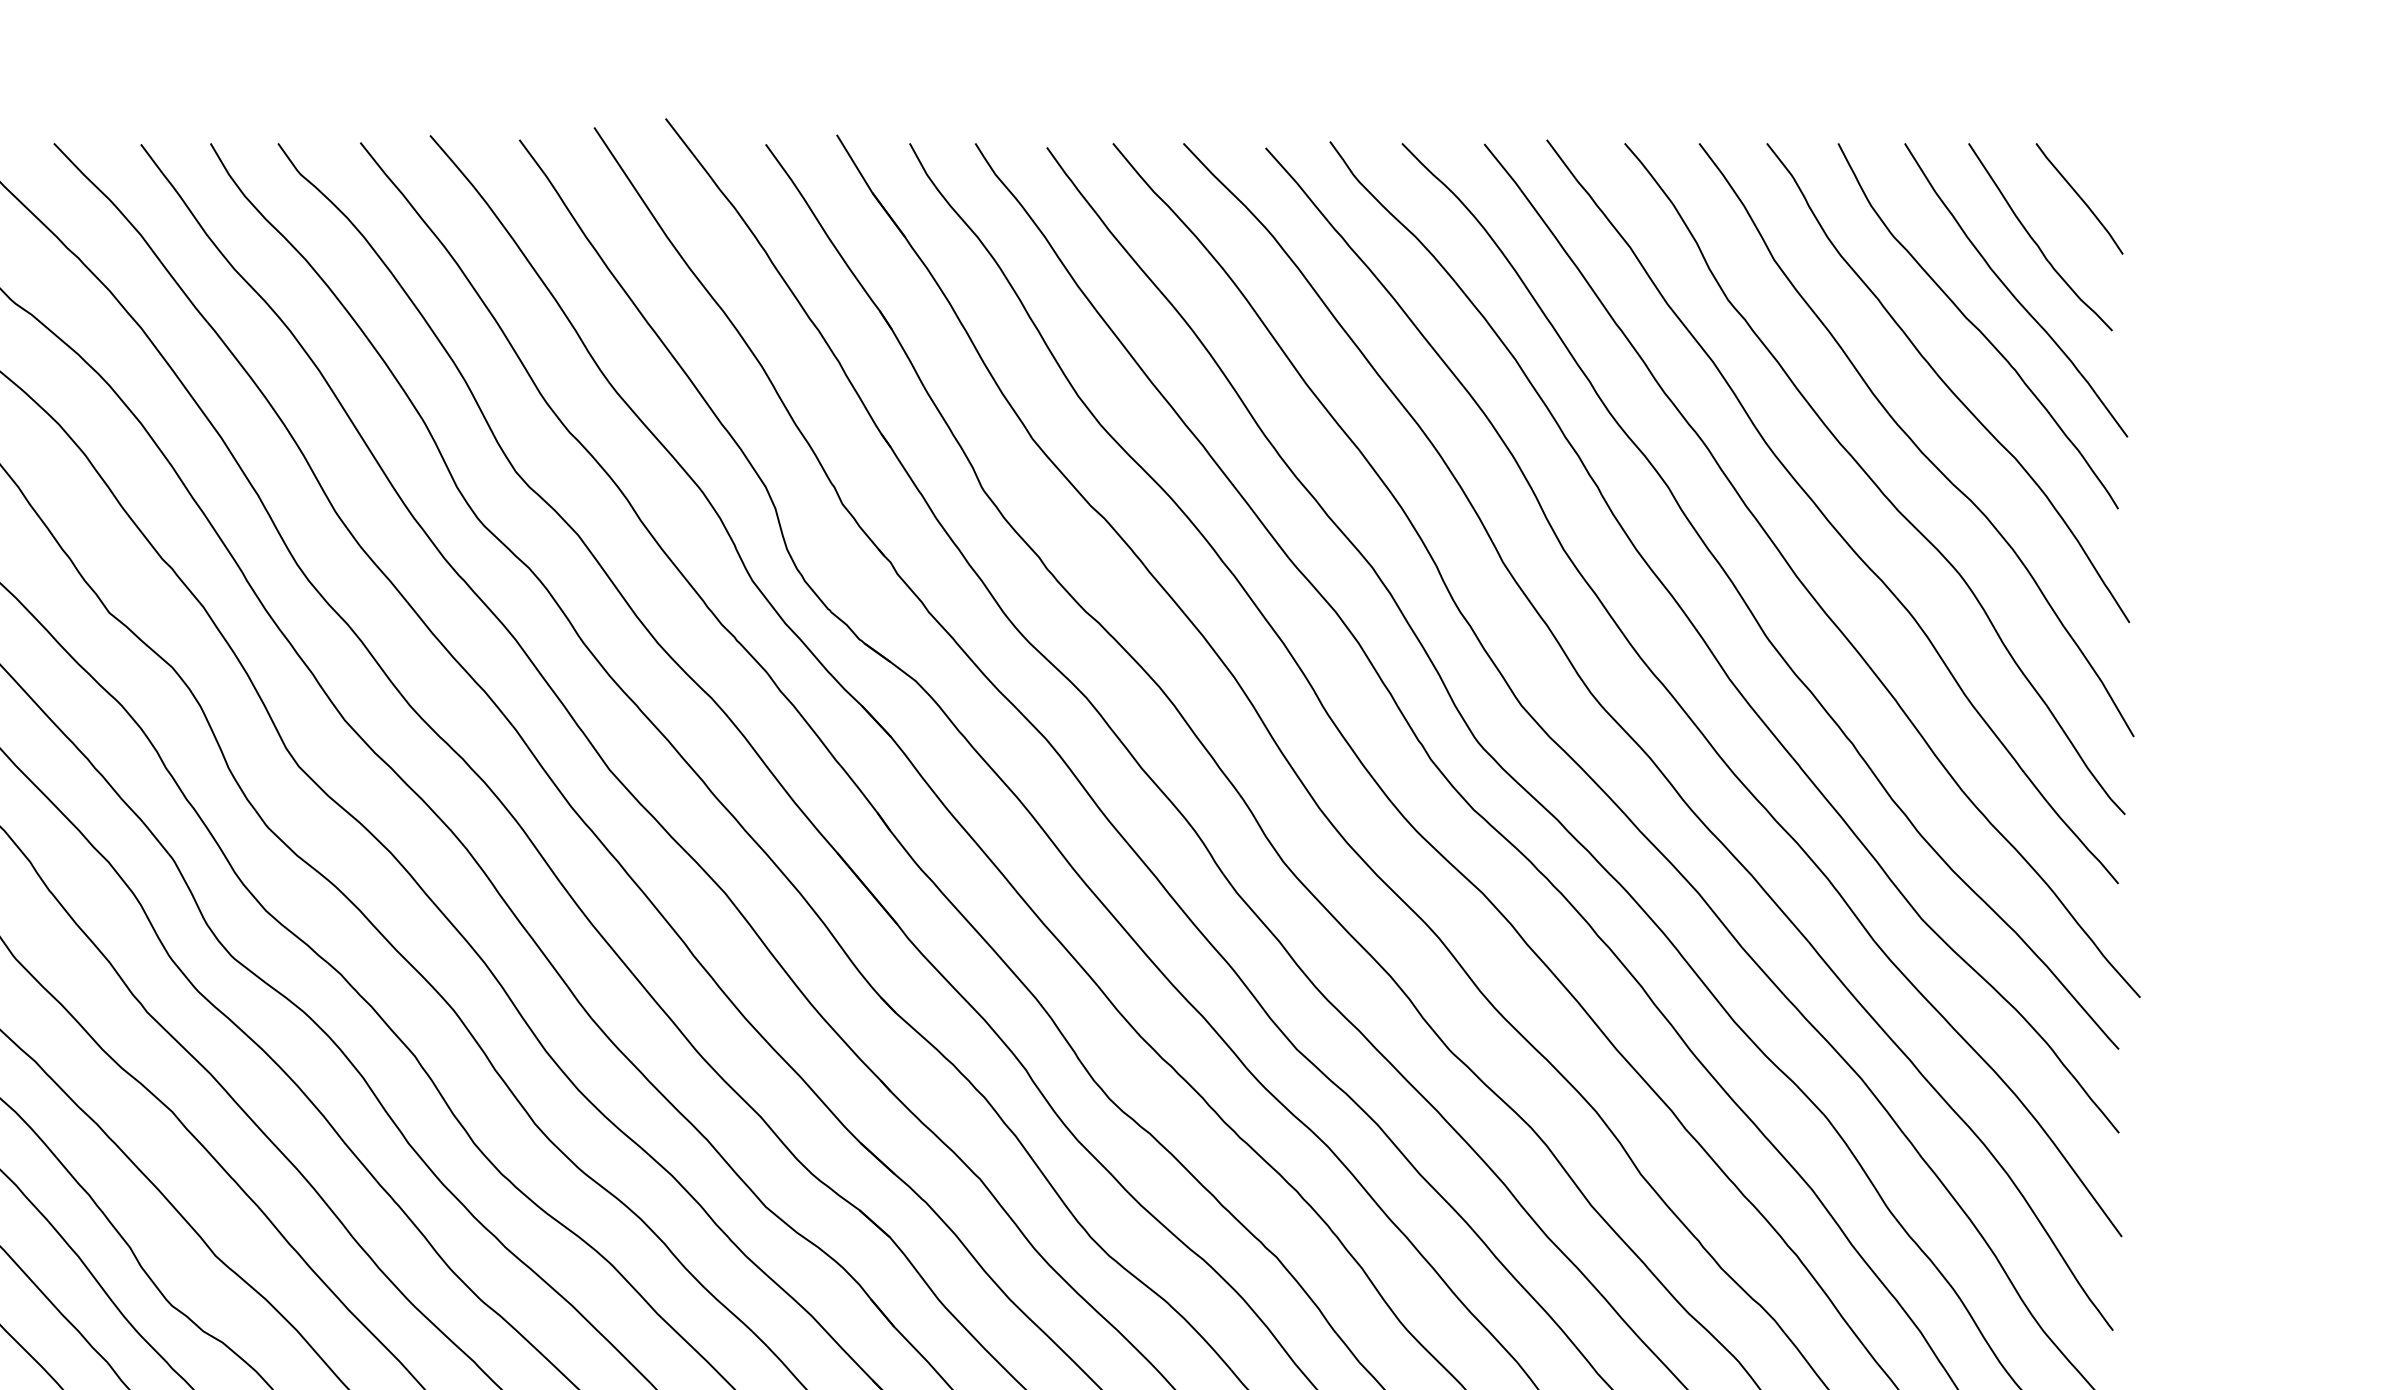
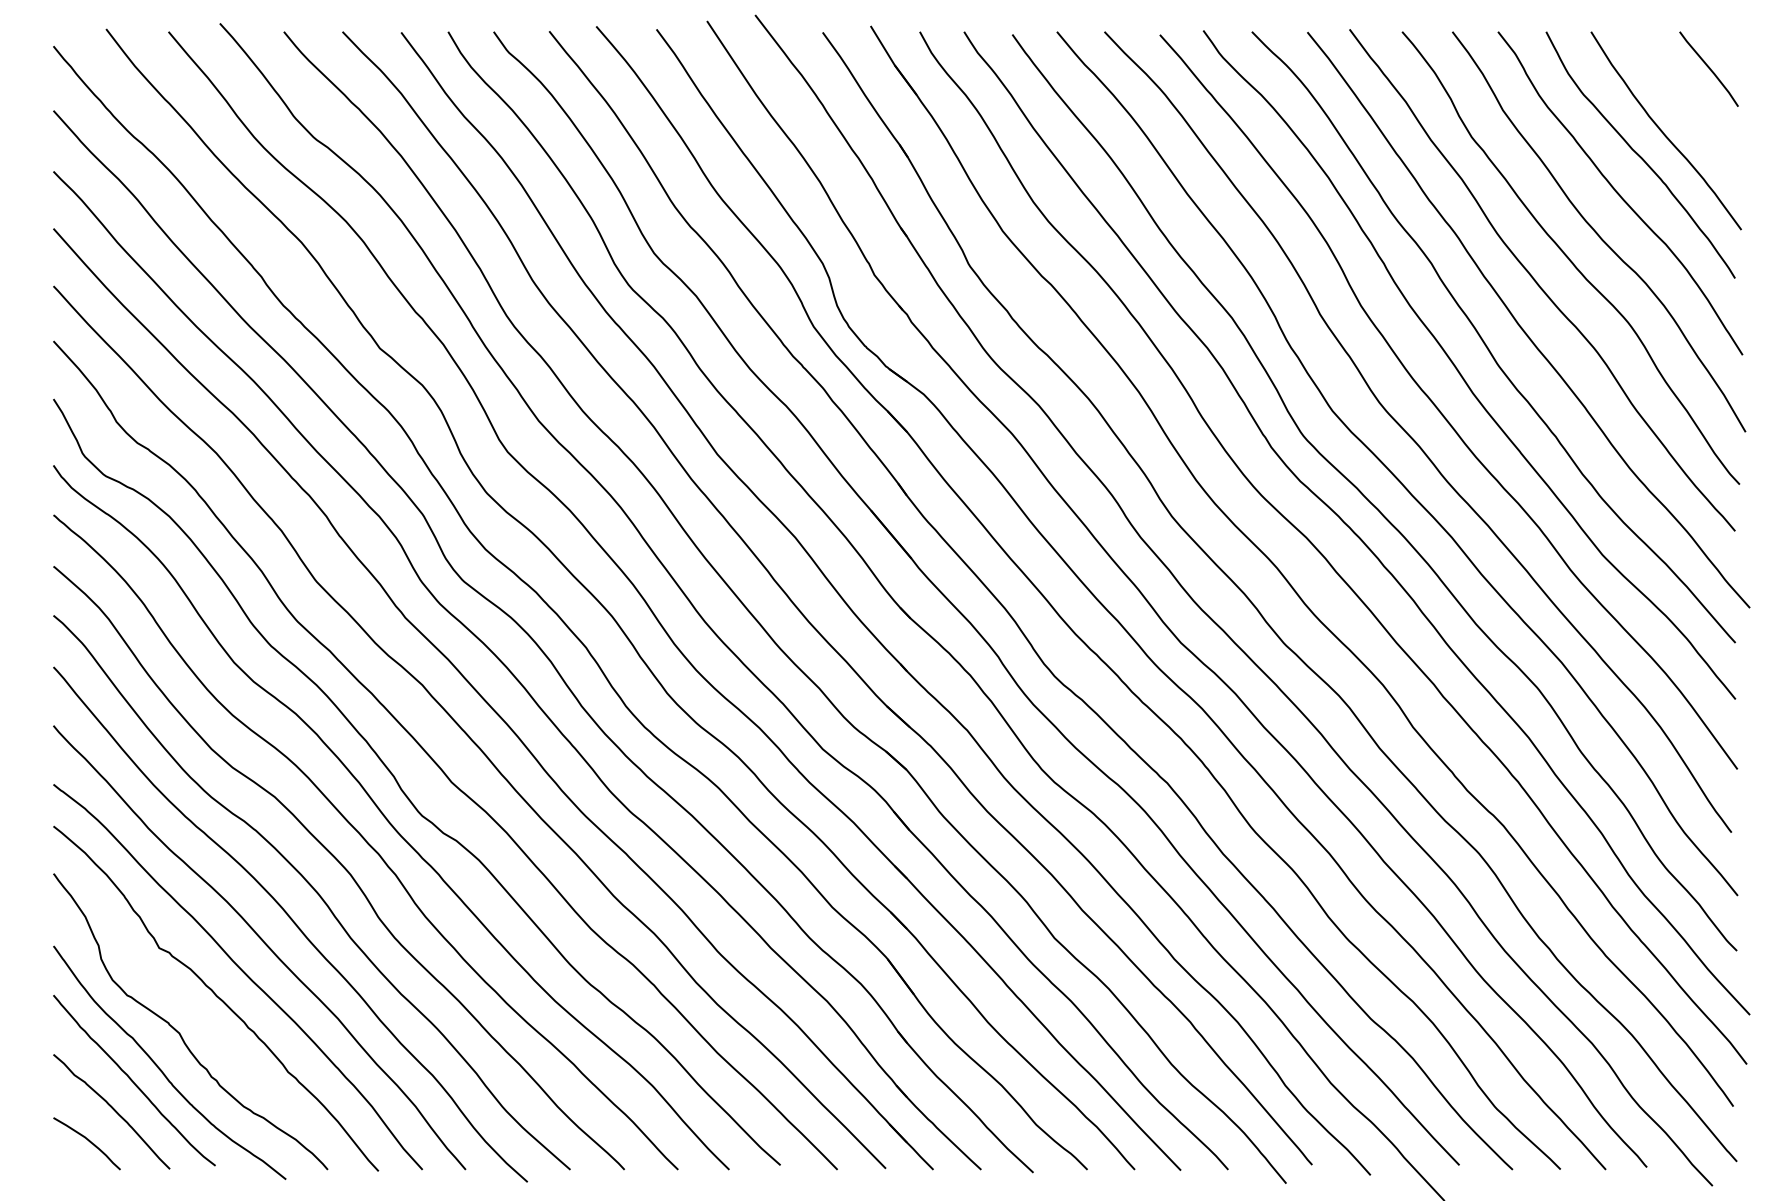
curve: (2035, 240) -> (1679, 97), removed

